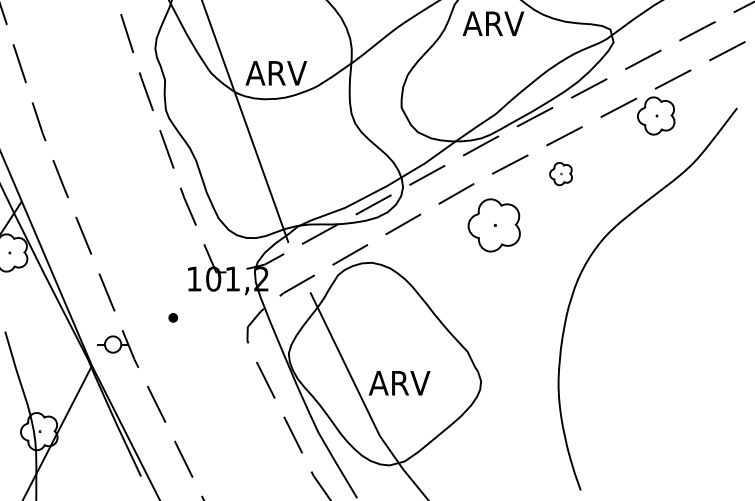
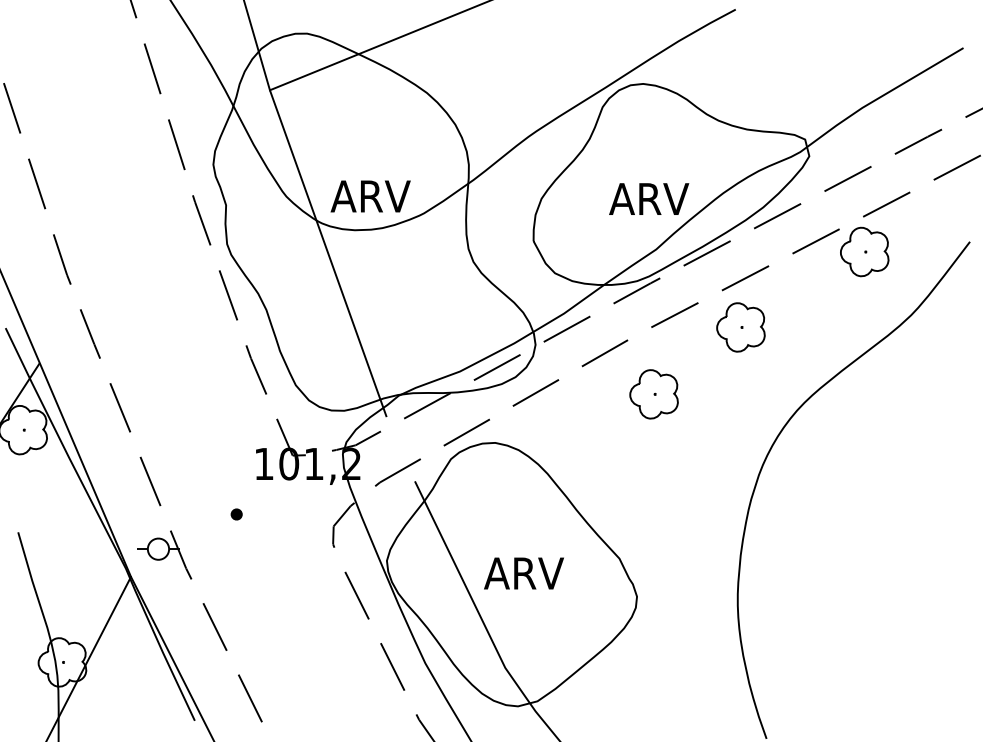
text: (493, 23) -> (649, 198), moved
part: (560, 174) -> (740, 327), size x1.67
part: (493, 225) -> (653, 394), size x0.71
text: (399, 383) -> (523, 573), moved

